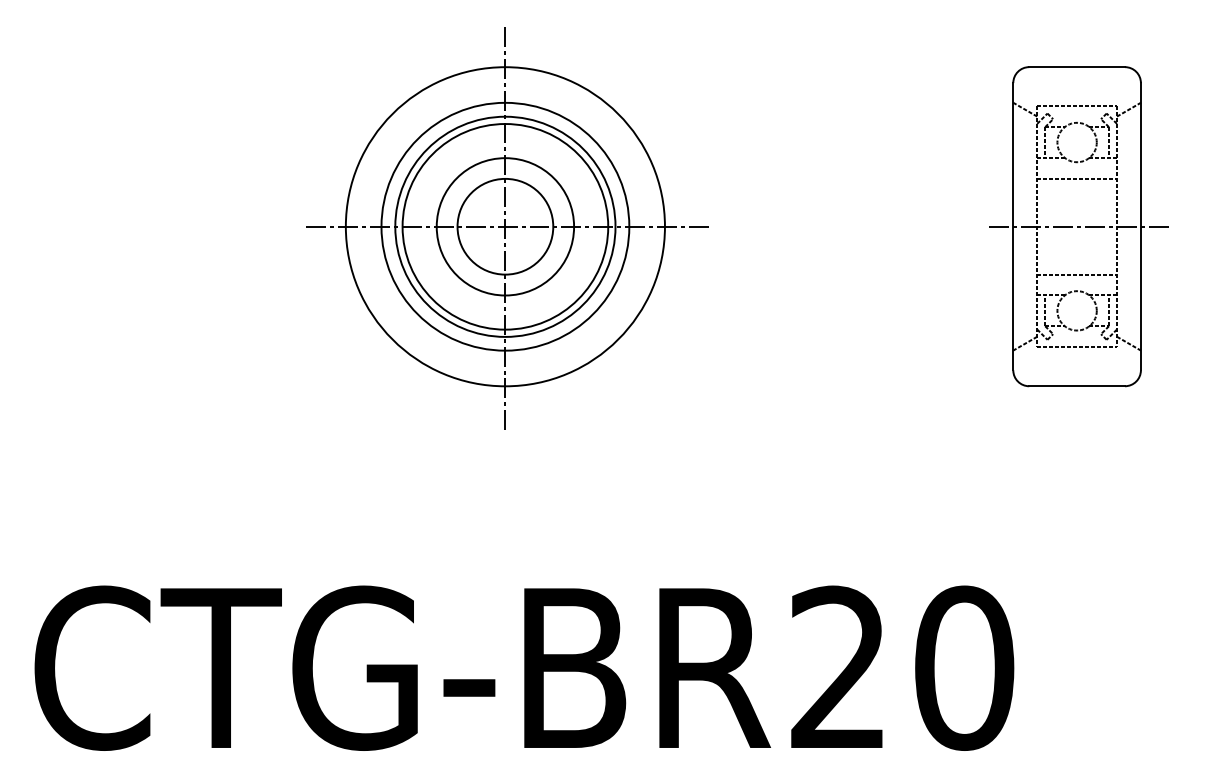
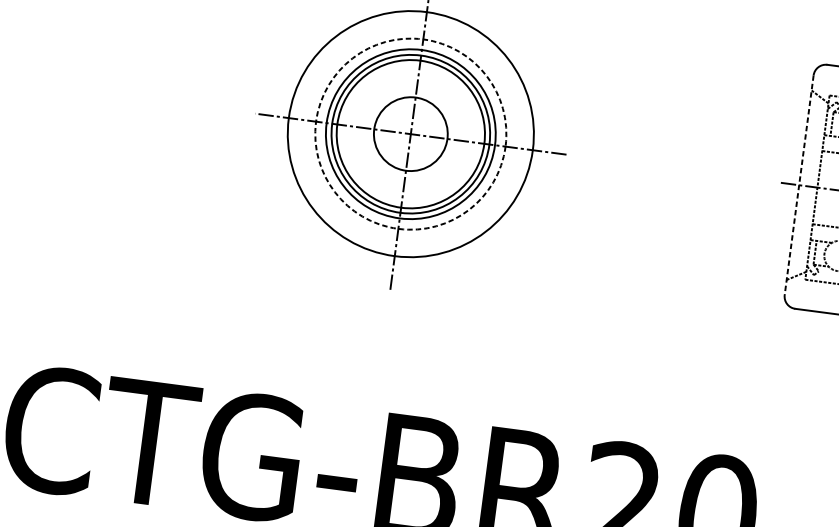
circle: (505, 226) -> (410, 133), size x1.4
circle: (505, 226) -> (410, 133), solid -> dashed
line: (1013, 226) -> (799, 185), solid -> dashed

